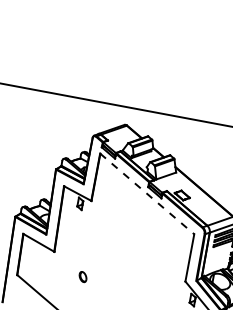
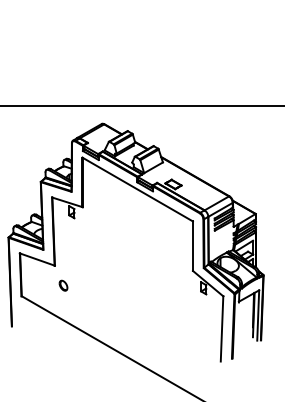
line: (147, 193) -> (137, 189), dashed -> solid
part: (83, 276) -> (63, 285), moved

